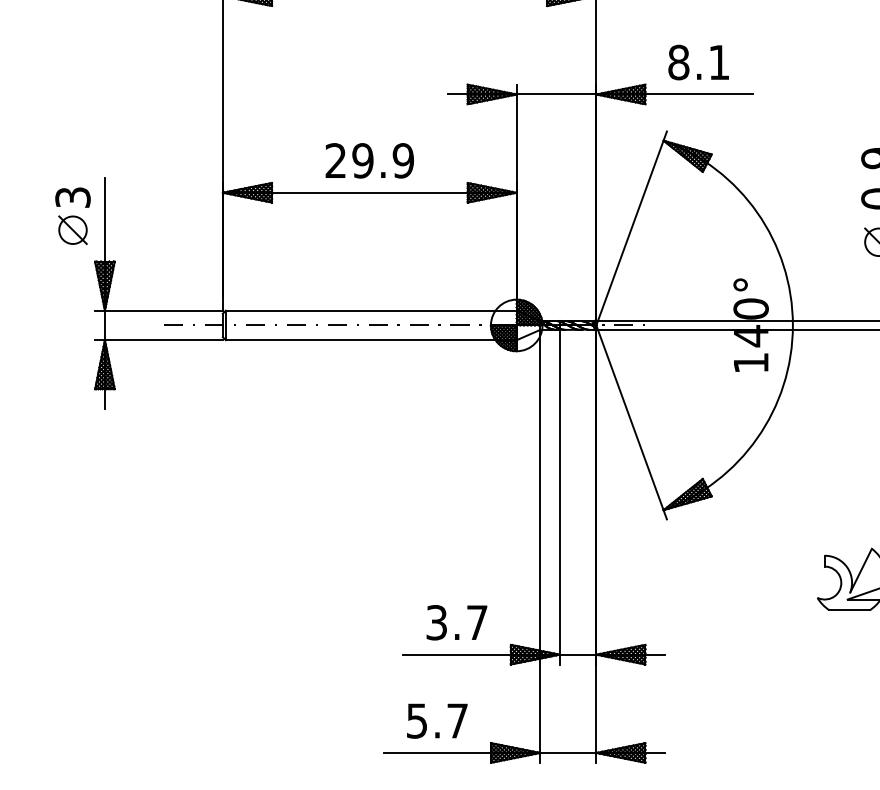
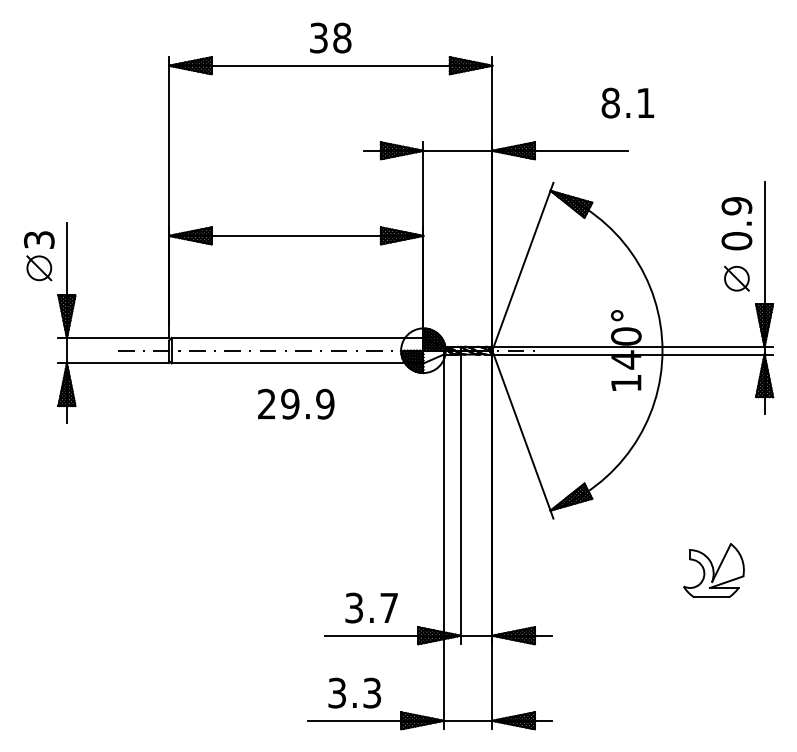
text: (698, 61) -> (627, 102), moved
text: (370, 159) -> (296, 403), moved
text: (438, 720) -> (355, 692), 5.7 -> 3.3

